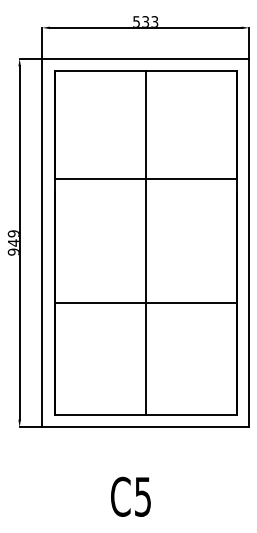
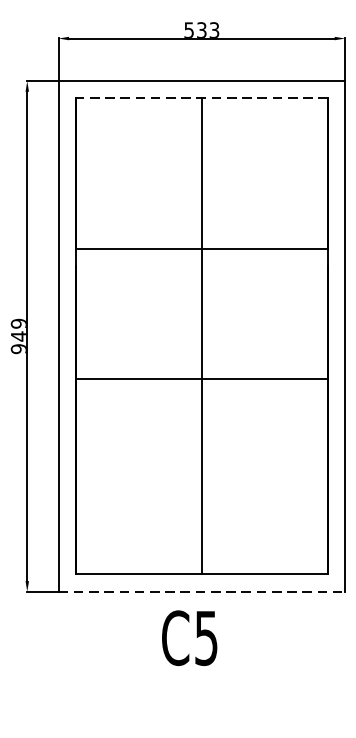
line: (145, 71) -> (201, 98), solid -> dashed
line: (145, 303) -> (201, 378), moved
line: (146, 427) -> (202, 591), solid -> dashed
text: (130, 496) -> (189, 637), moved

